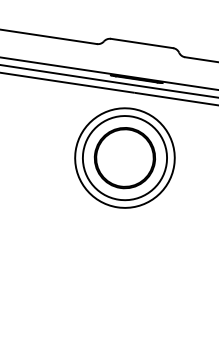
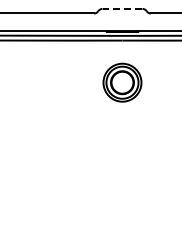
line: (142, 42) -> (122, 8), solid -> dashed
part: (124, 158) -> (122, 82), size x0.6

